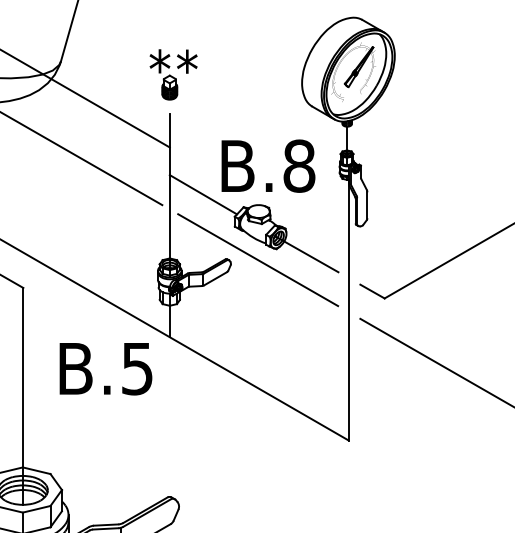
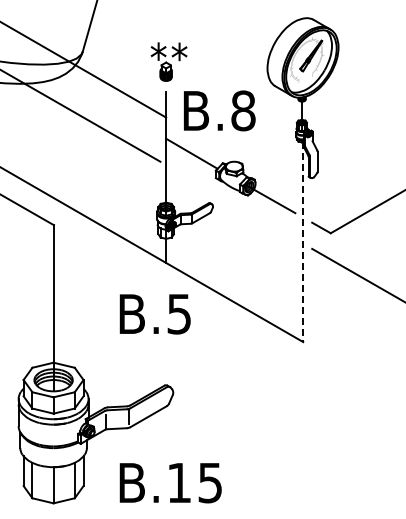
text: (268, 165) -> (219, 110), moved
line: (257, 259) -> (233, 203), removed
line: (349, 310) -> (303, 242), solid -> dashed
text: (104, 369) -> (154, 314), moved

